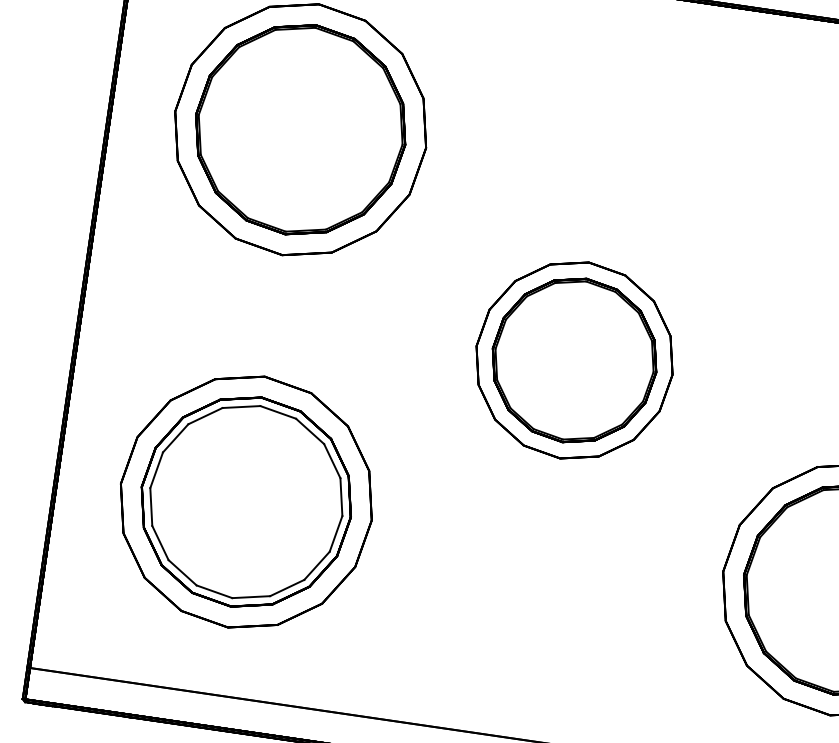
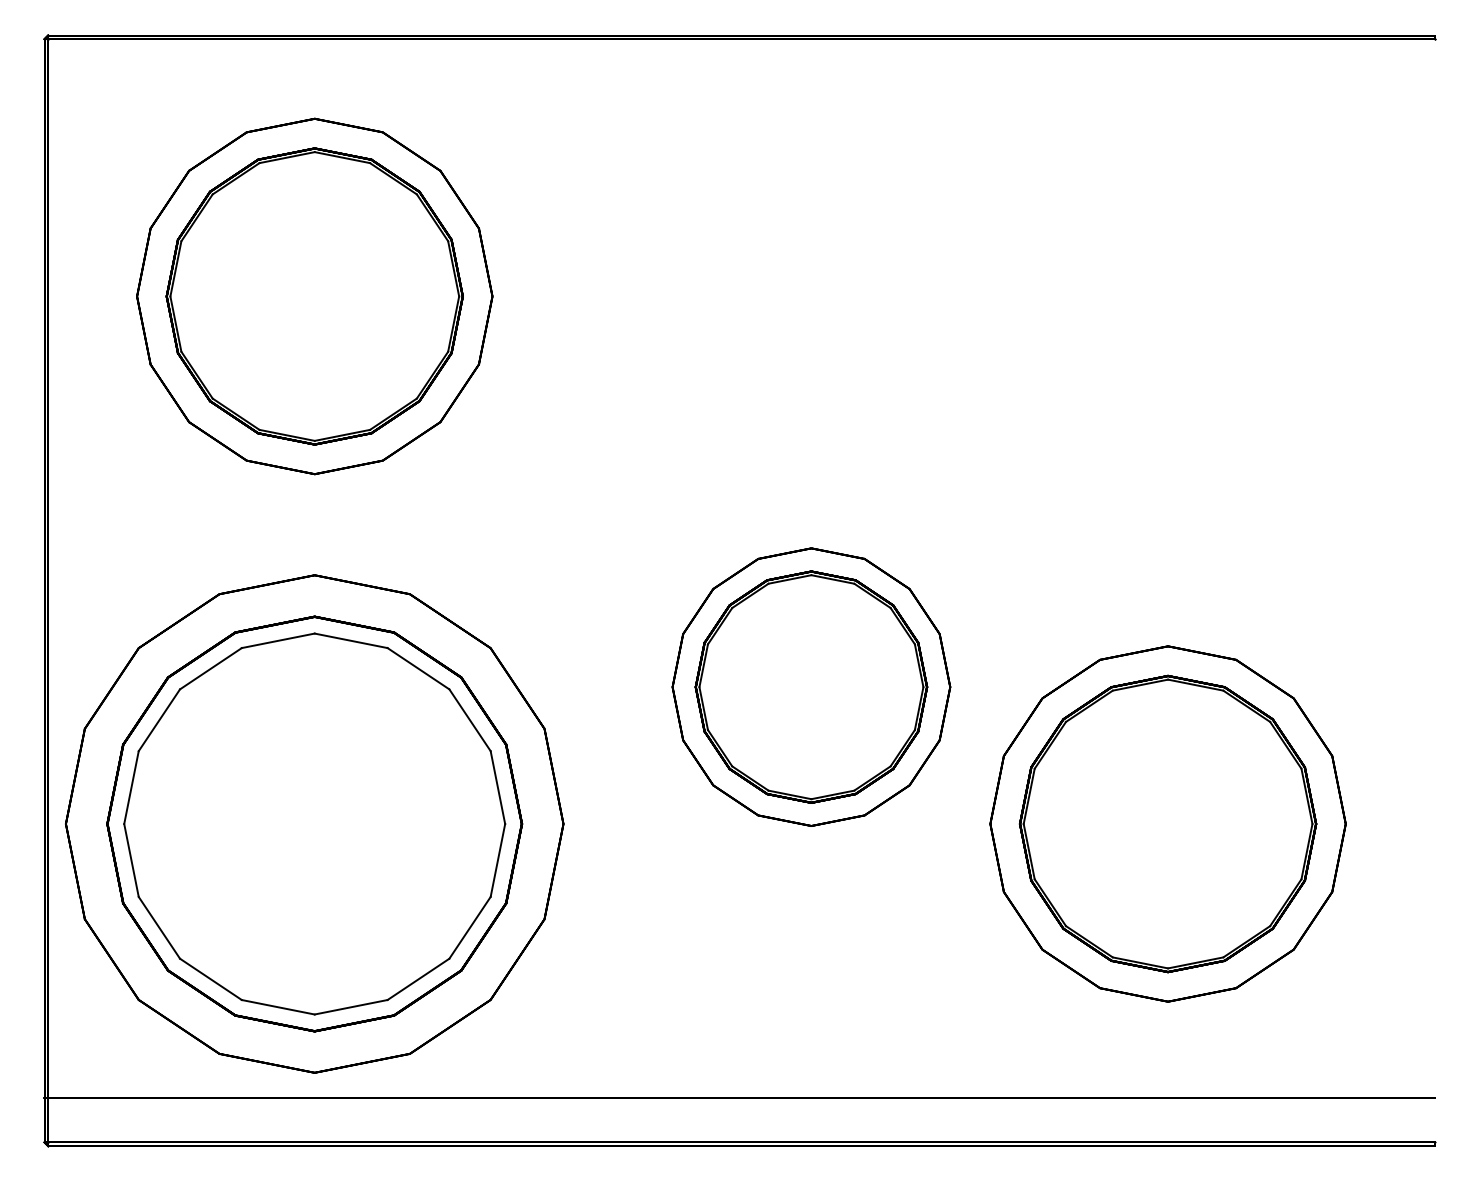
part: (574, 360) -> (811, 686), moved
part: (246, 501) -> (314, 823), size x1.4

